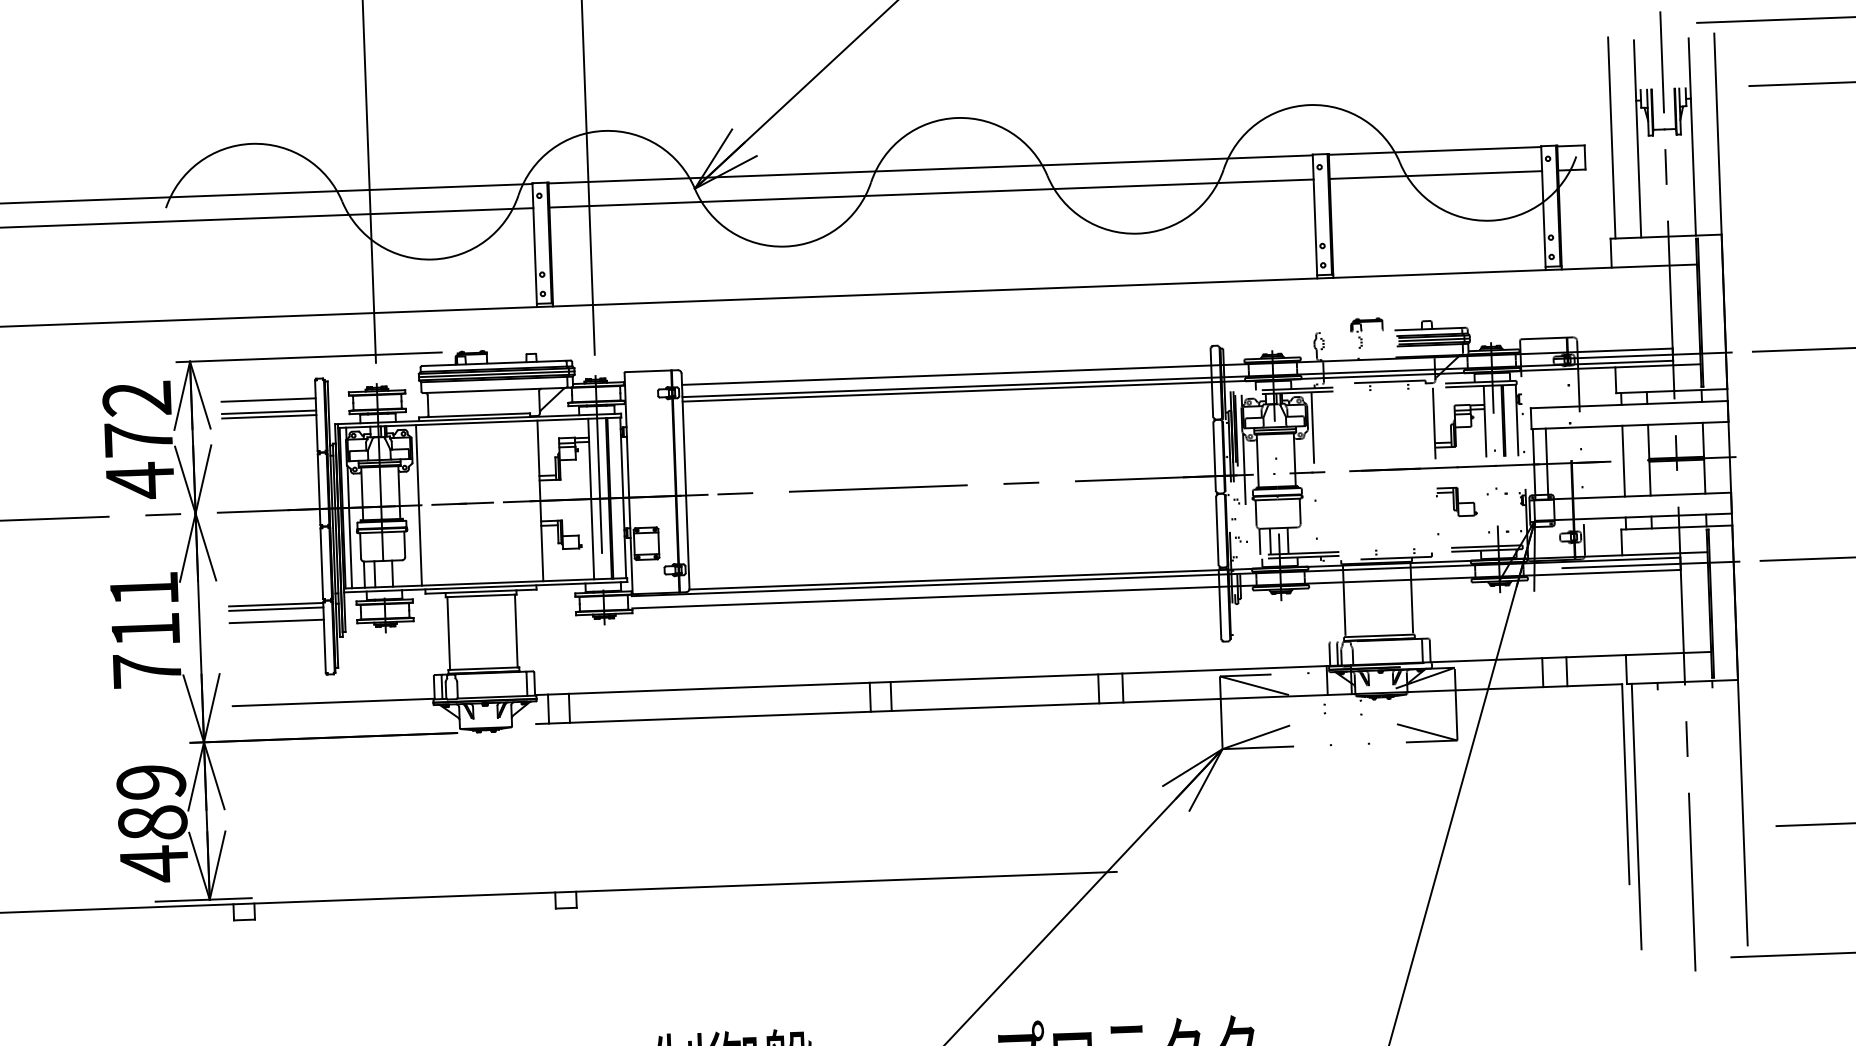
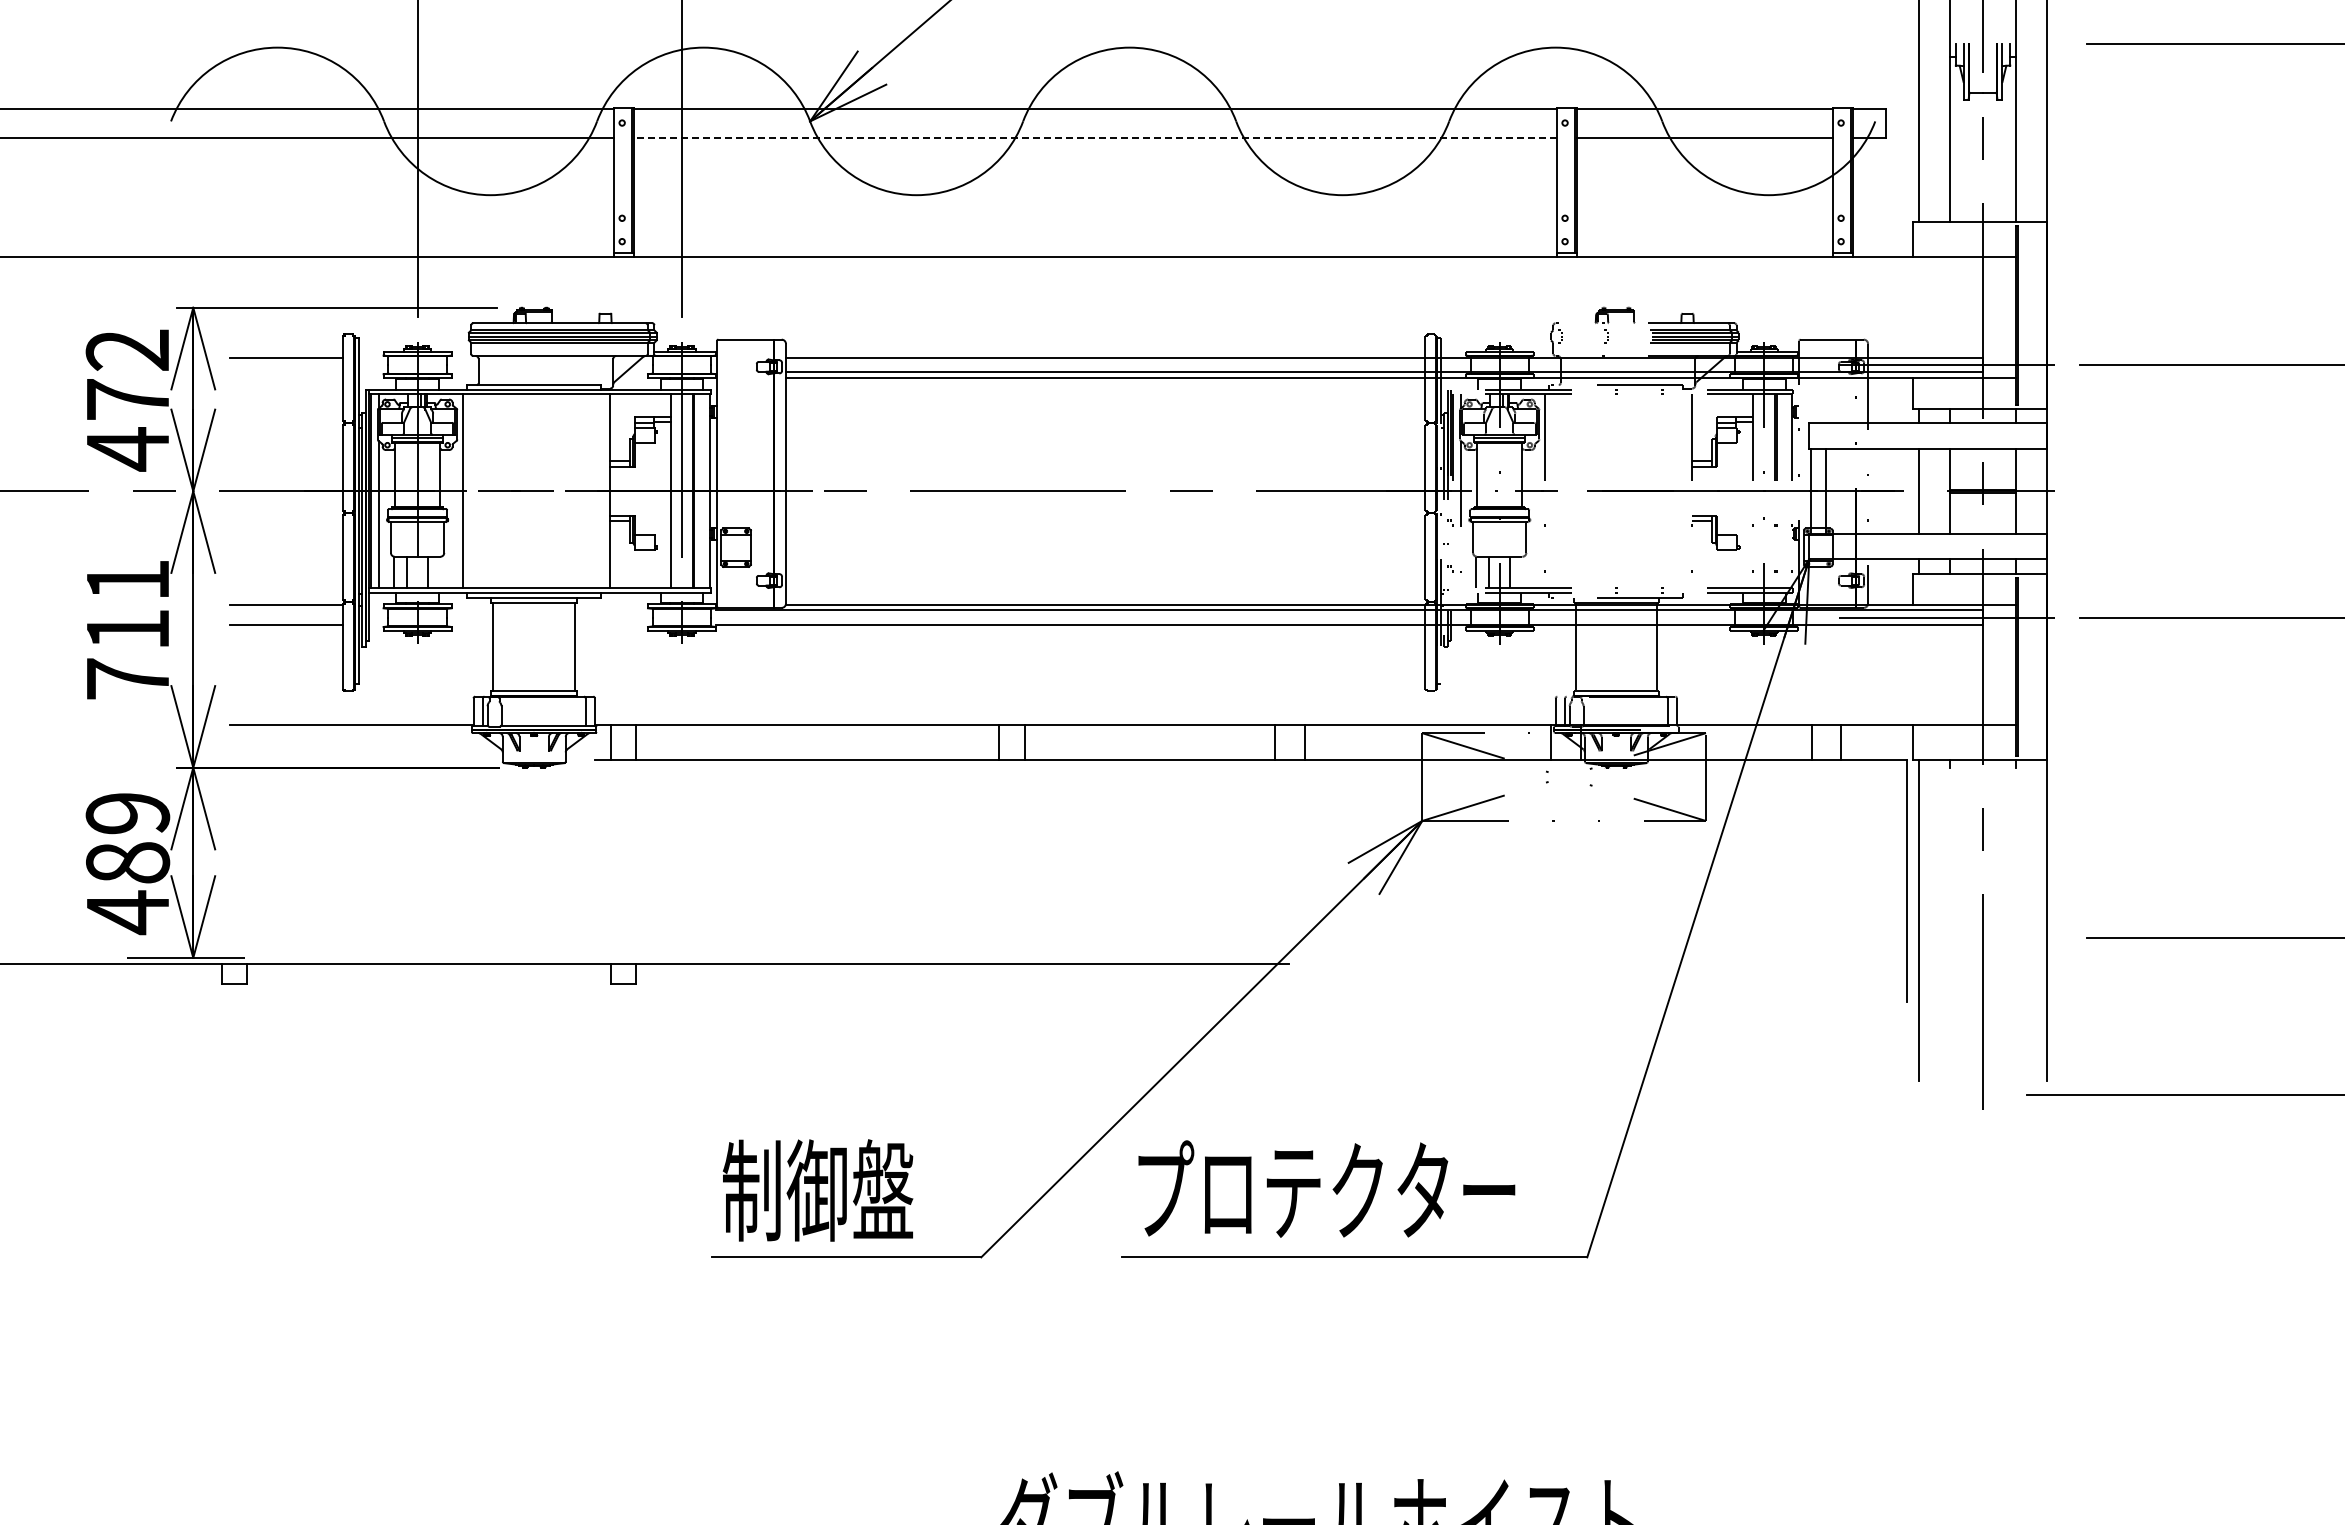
line: (931, 193) -> (1095, 137), solid -> dashed
line: (269, 412) -> (286, 372), removed
line: (269, 416) -> (286, 377), removed
line: (276, 609) -> (286, 610), removed

